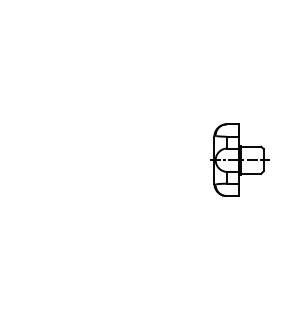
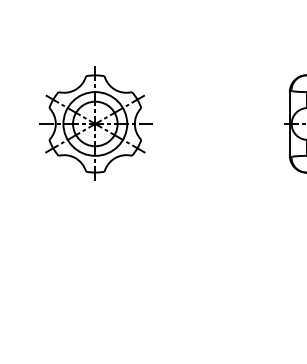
part: (71, 159) -> (95, 123), added

